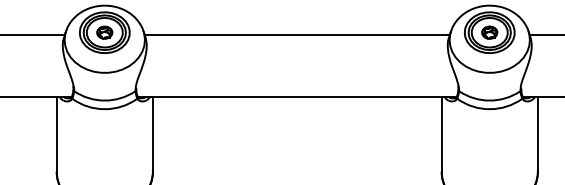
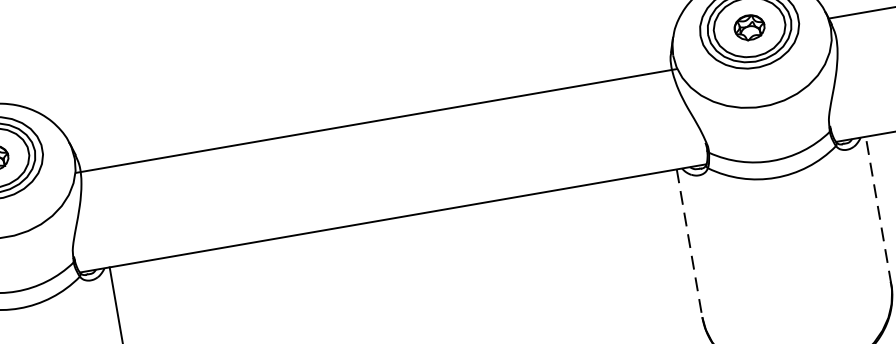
line: (296, 35) -> (375, 122), moved
line: (441, 134) -> (689, 243), solid -> dashed
line: (537, 134) -> (877, 211), solid -> dashed

